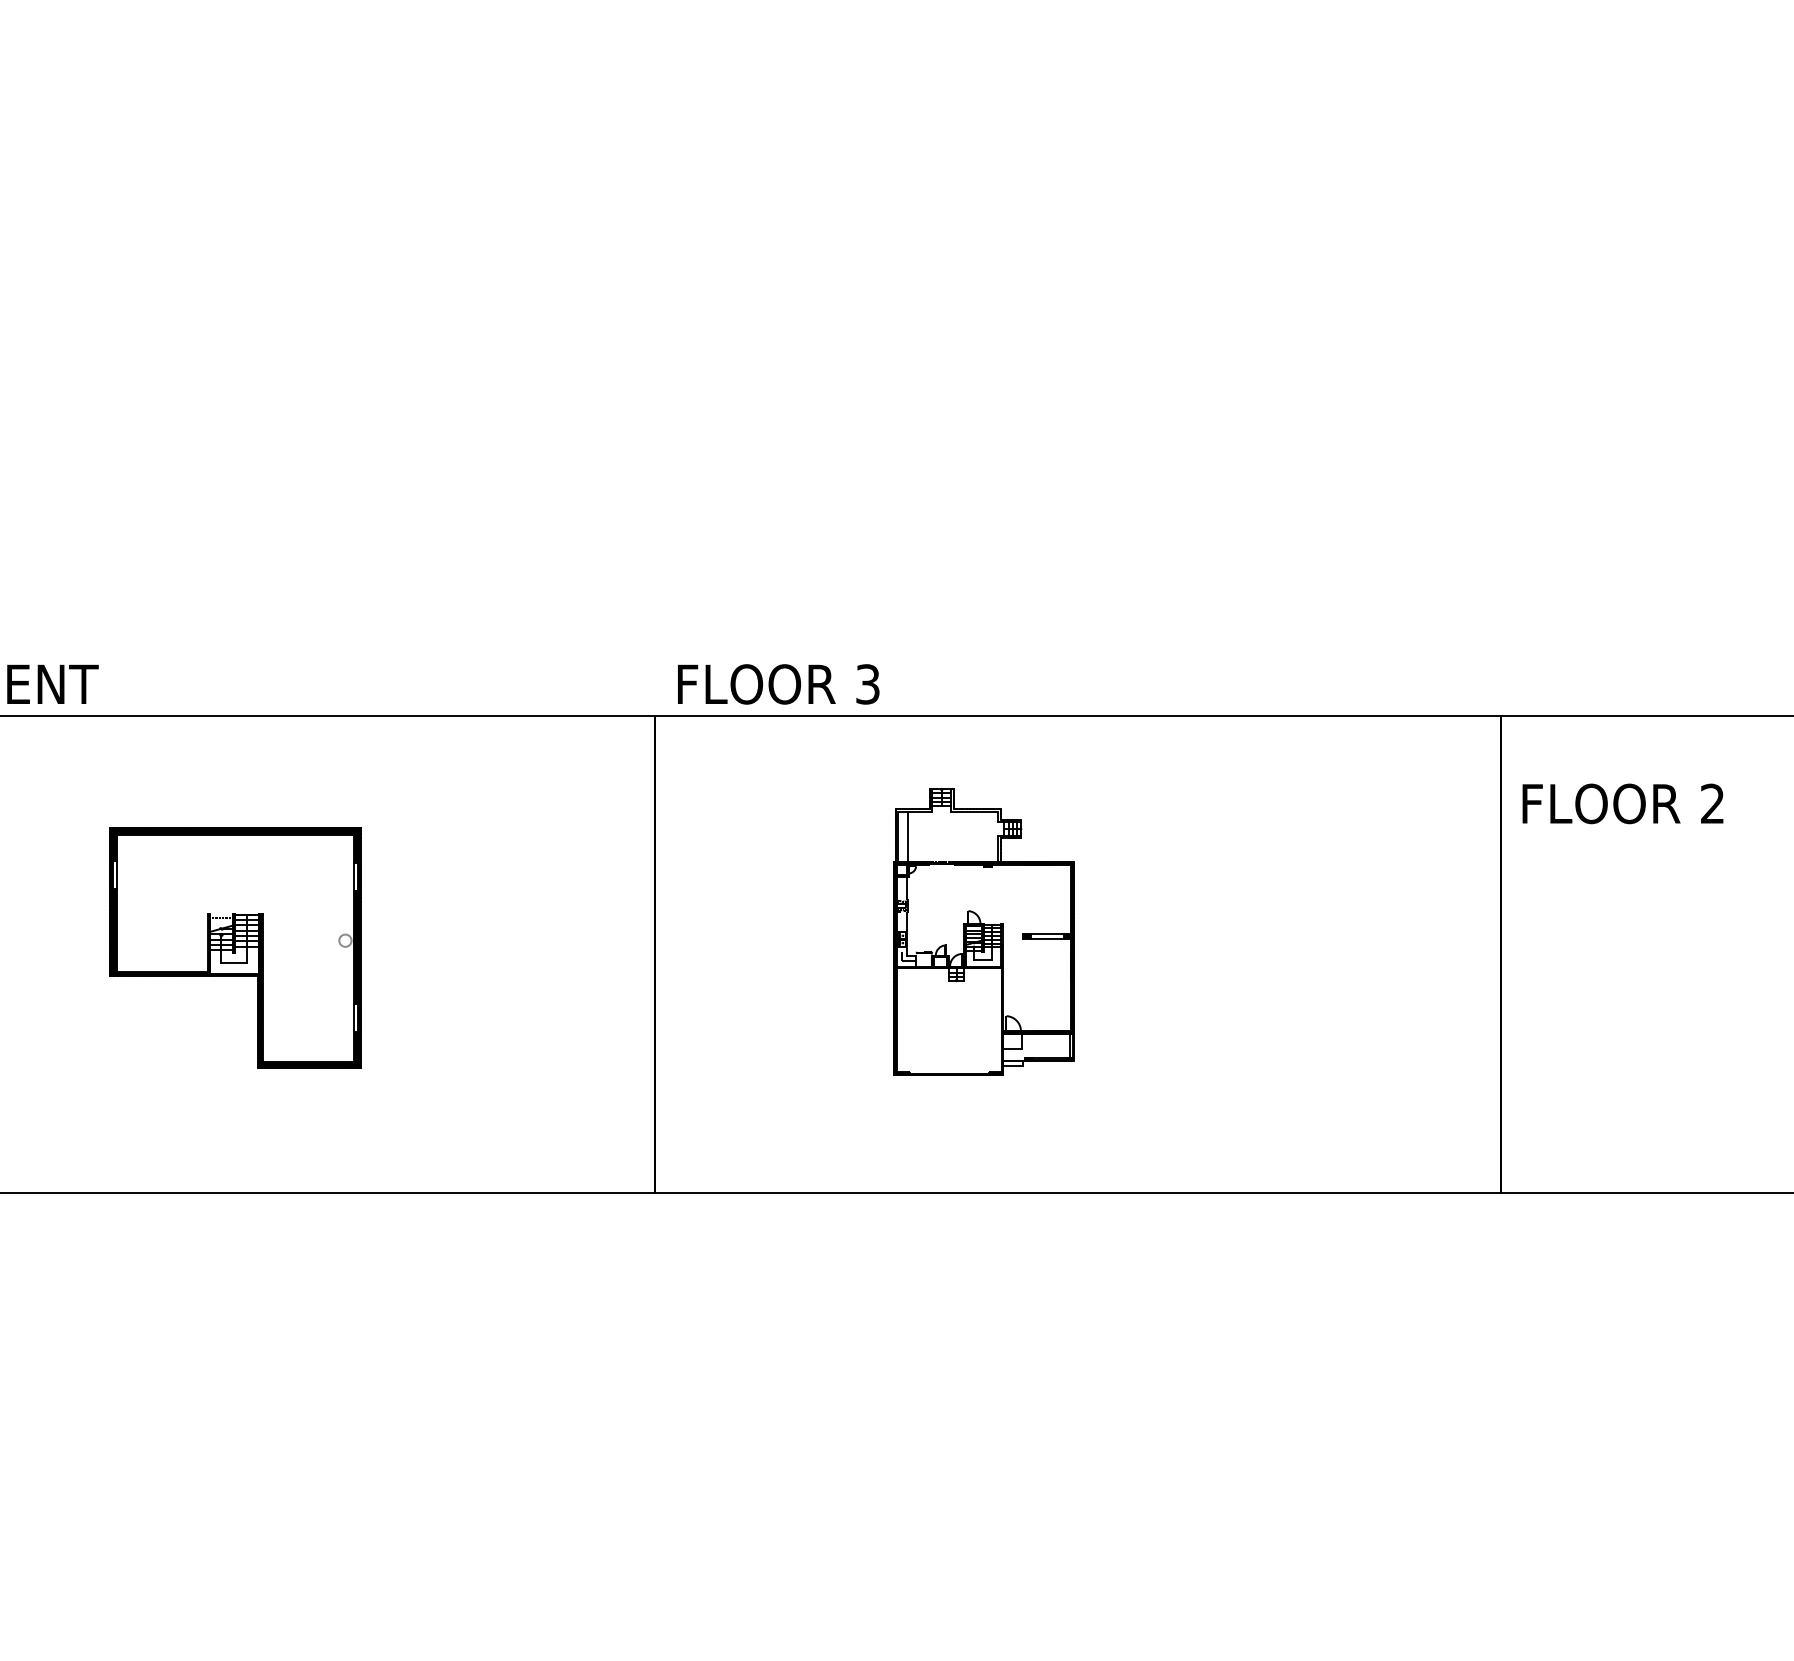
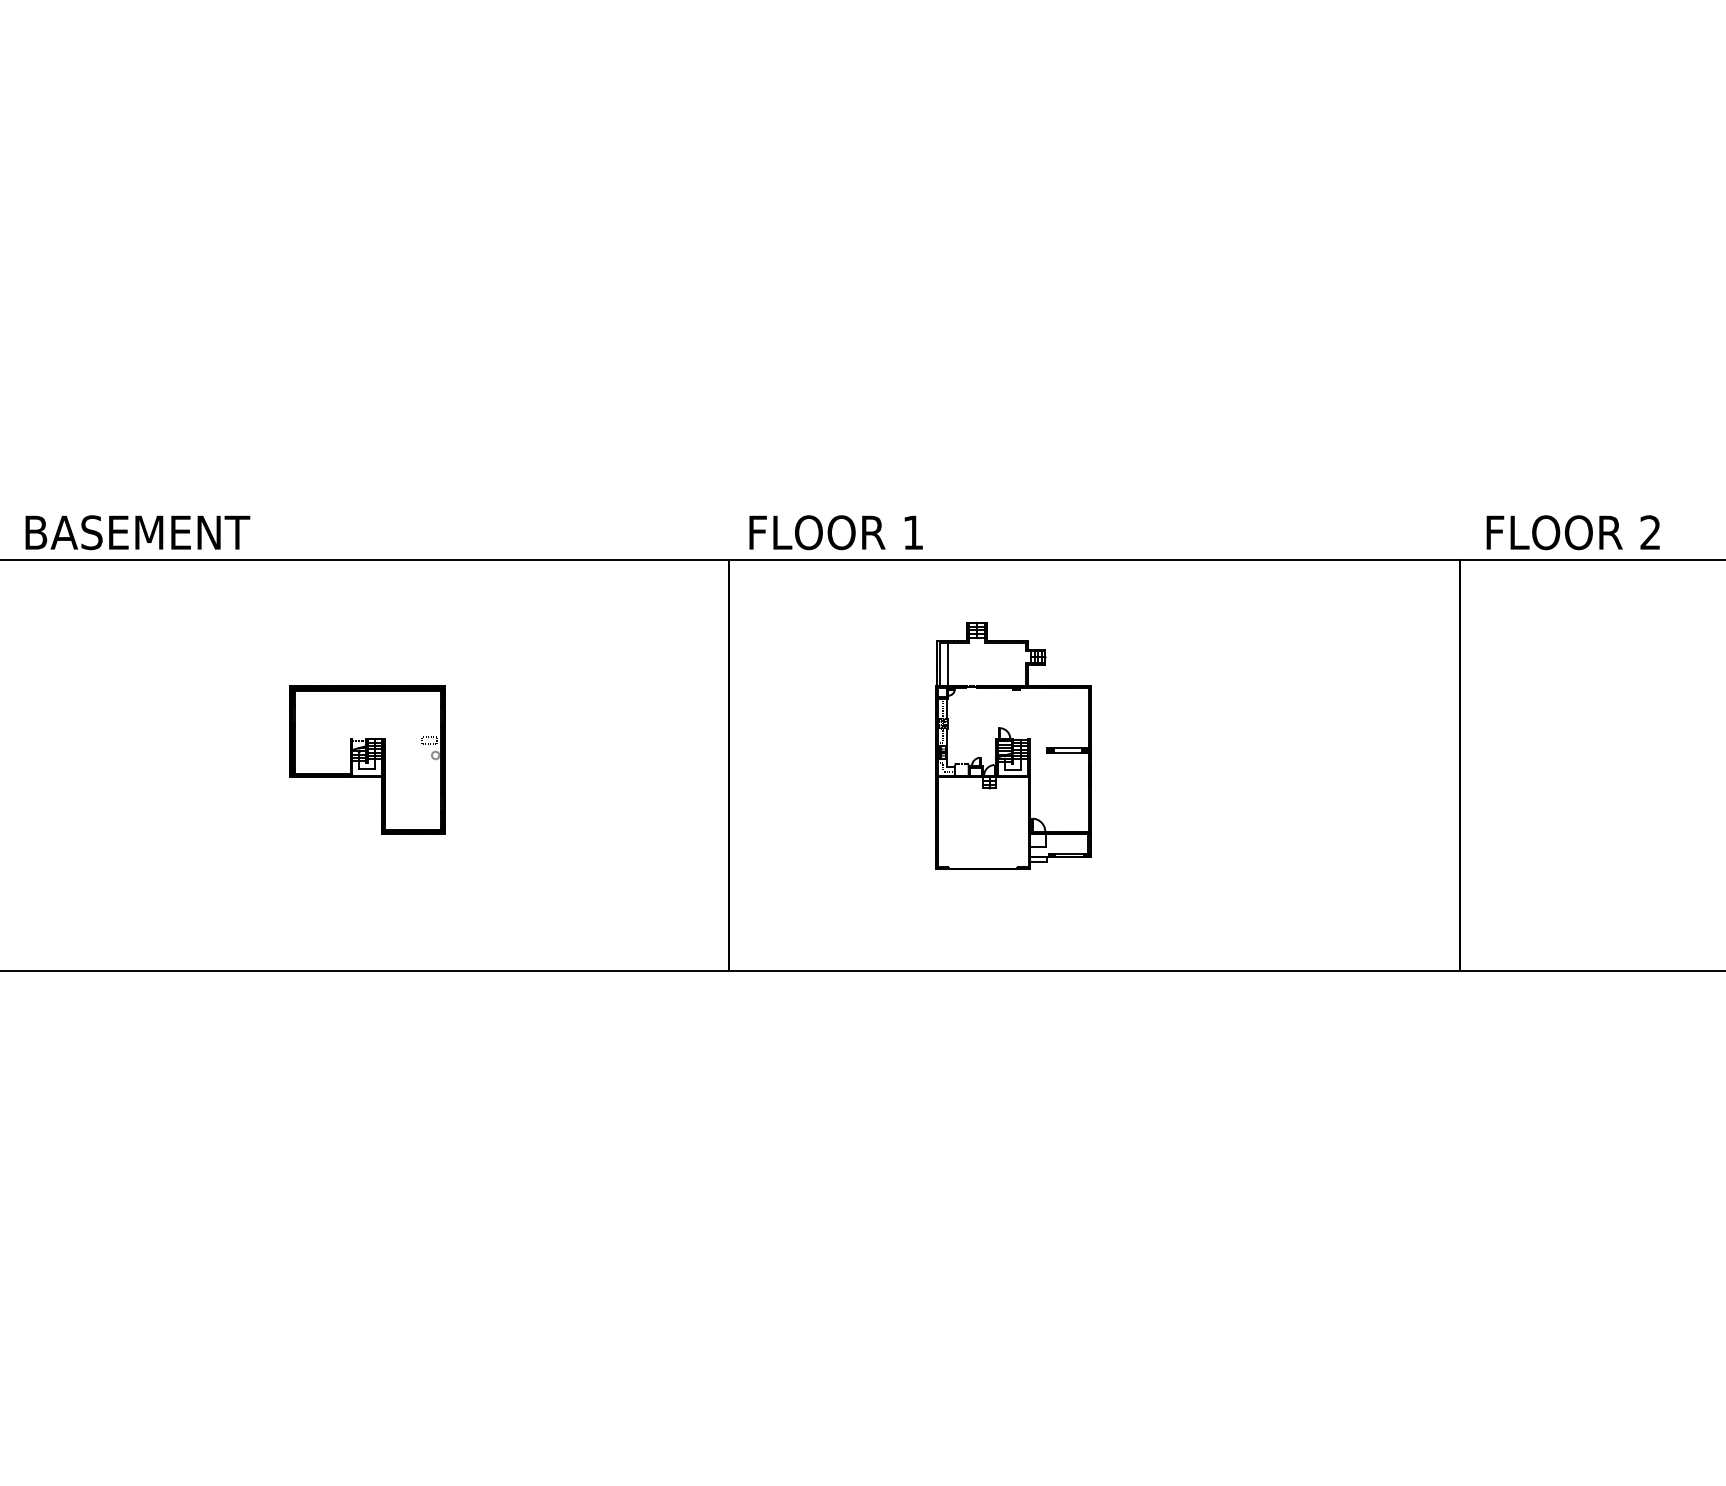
text: (868, 684) -> (913, 532), 3 -> 1
text: (1622, 803) -> (1572, 532), moved
part: (234, 947) -> (367, 759), size x0.71

